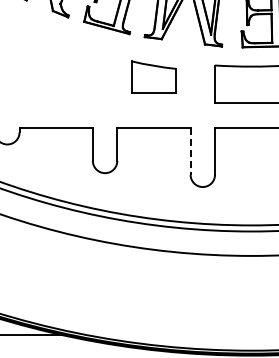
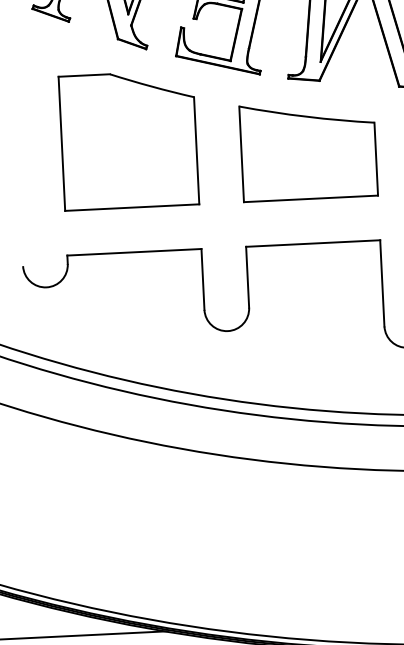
part: (56, 66) -> (129, 140), added
part: (153, 76) -> (307, 149), size x1.67
line: (190, 151) -> (382, 283), dashed -> solid

